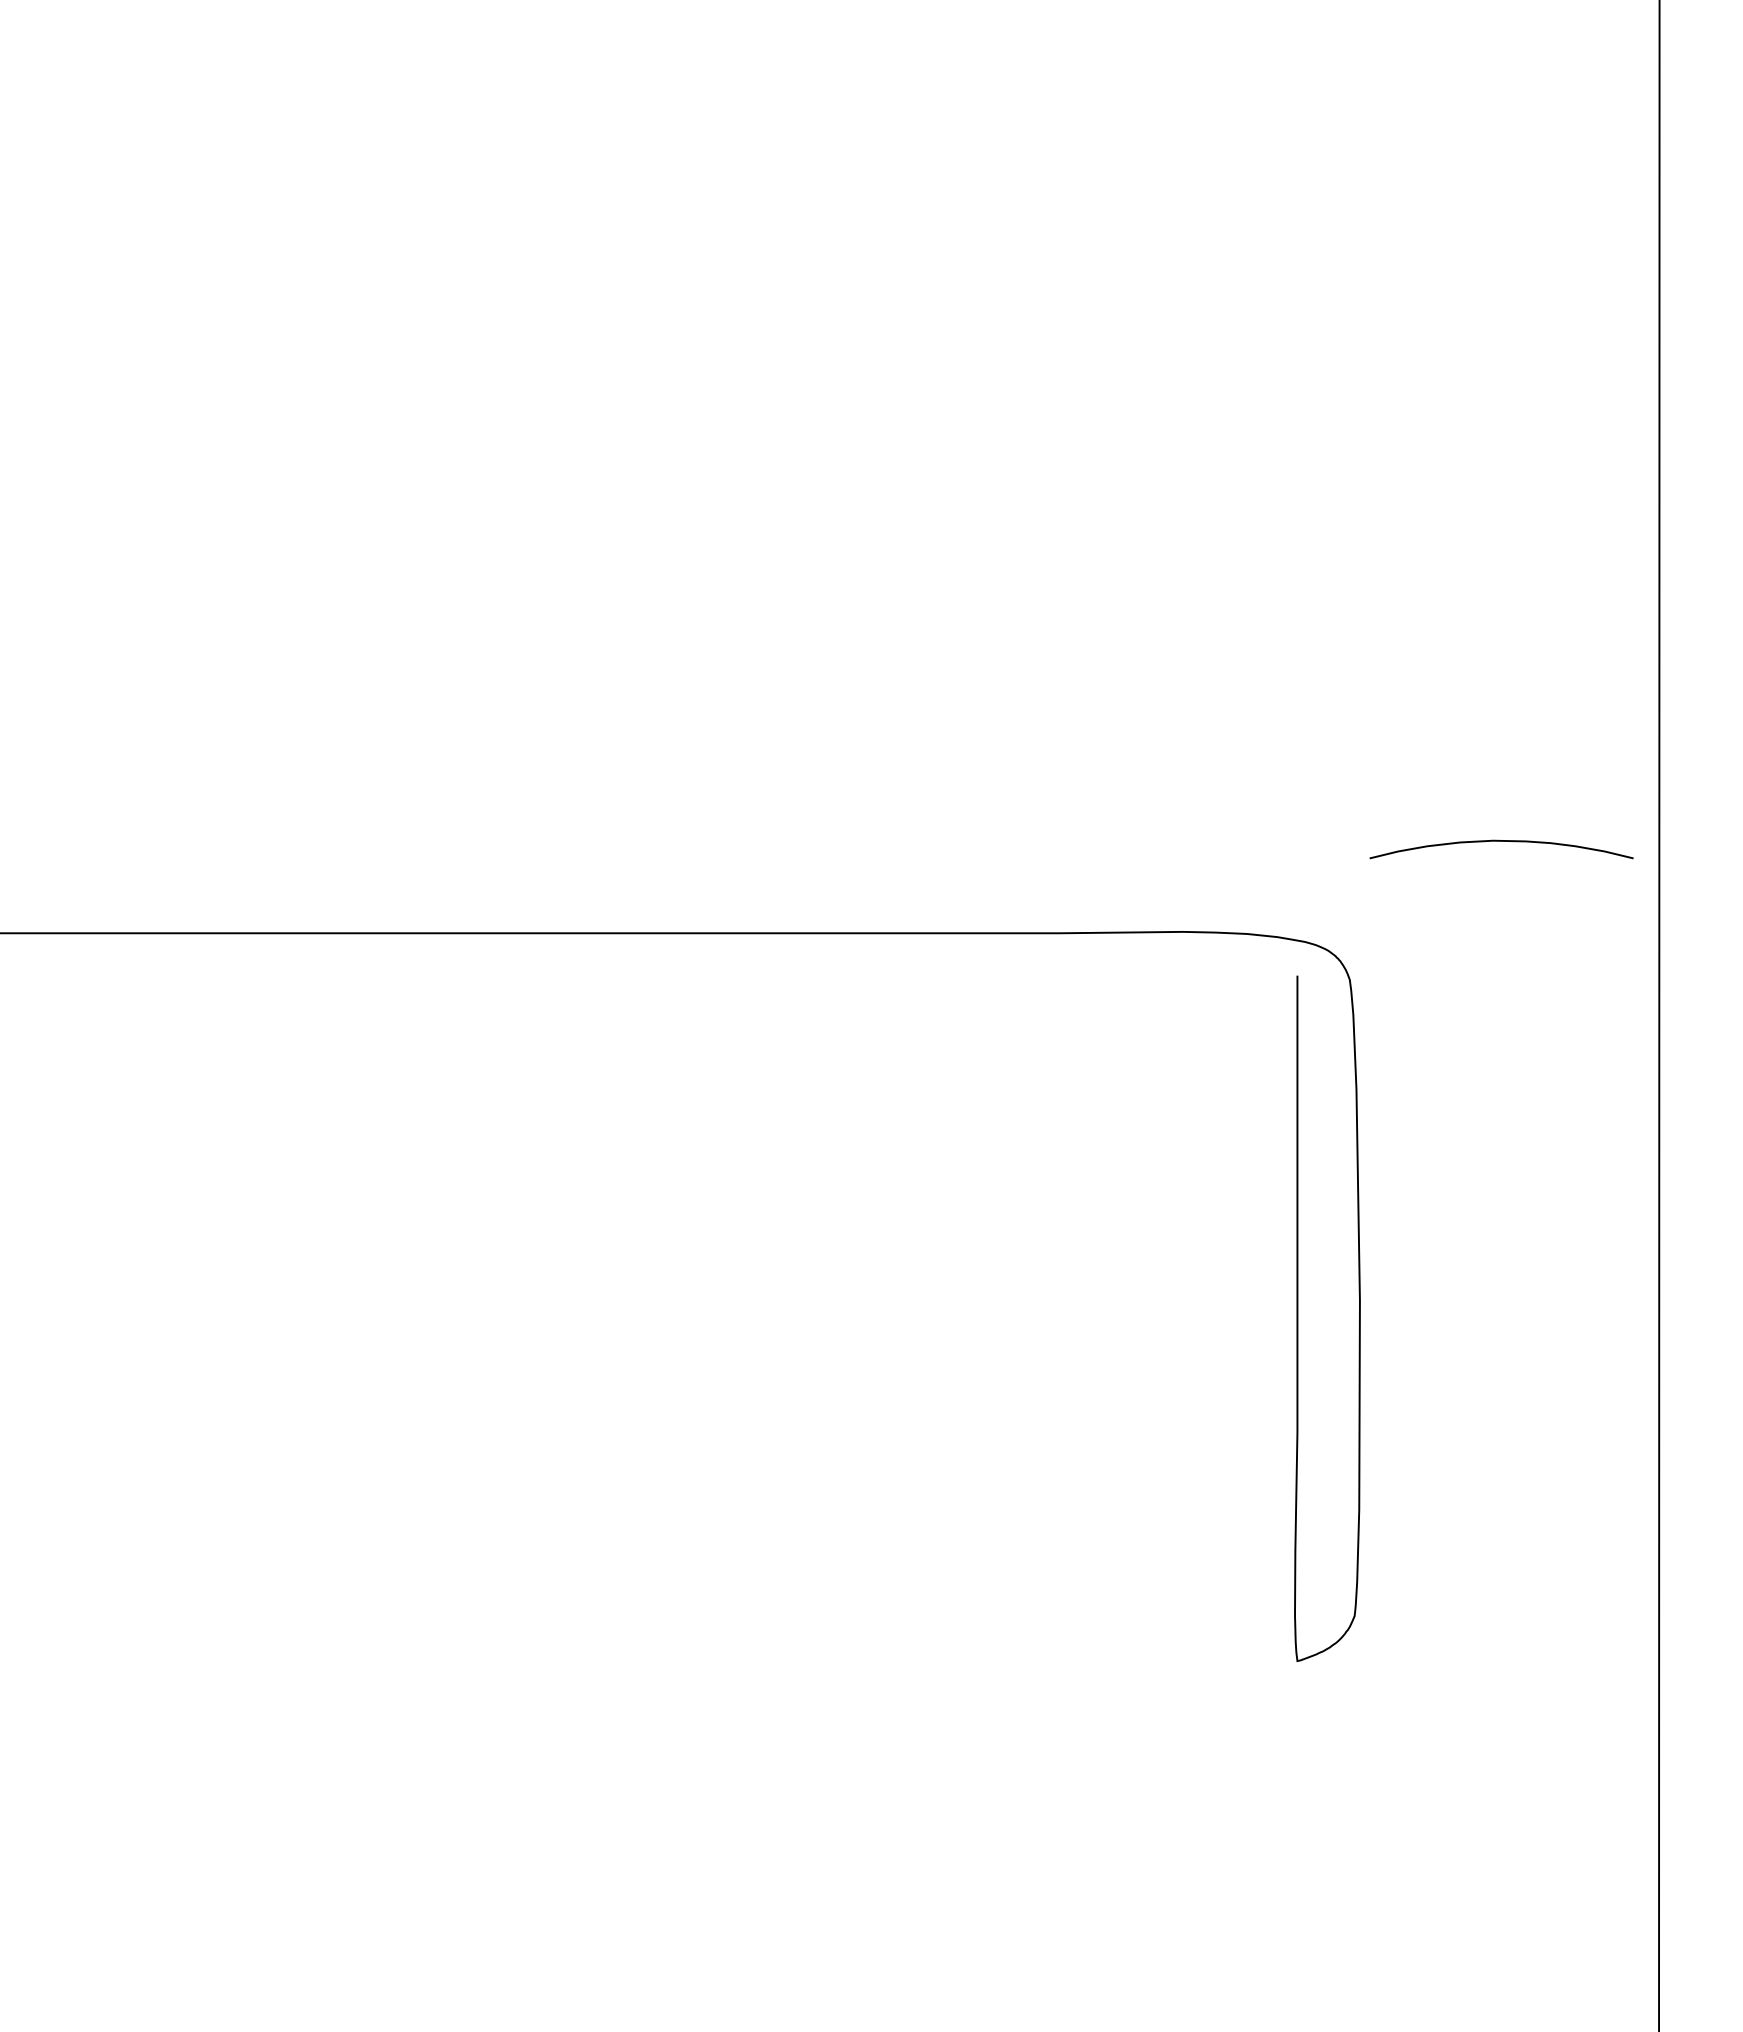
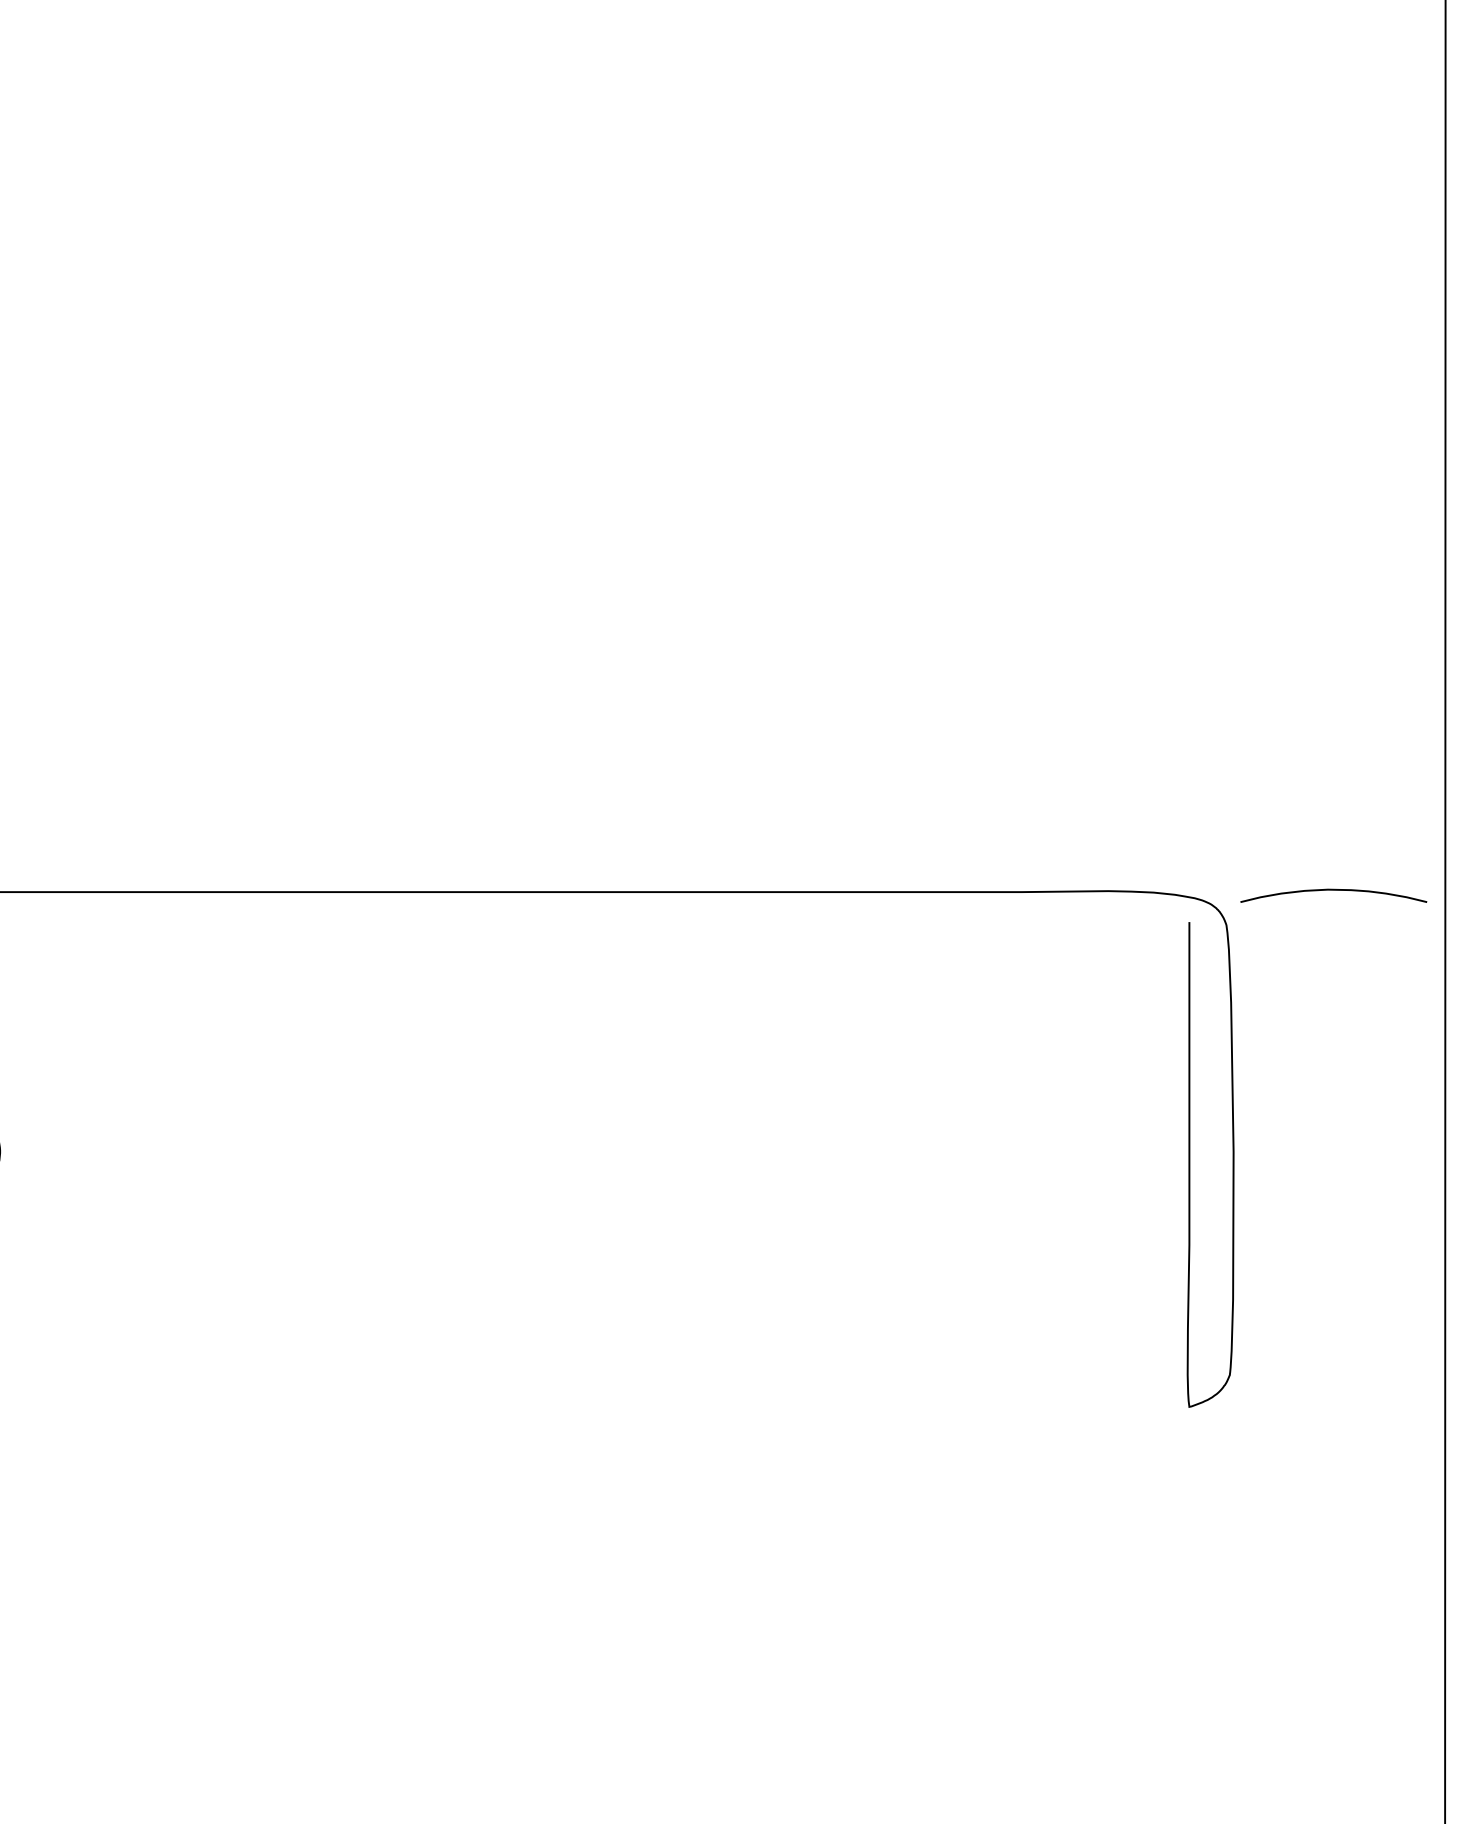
curve: (1501, 841) -> (1333, 890), moved

